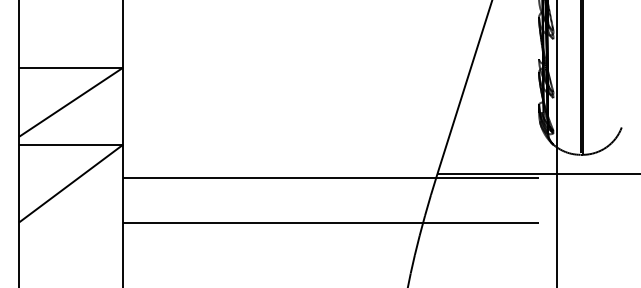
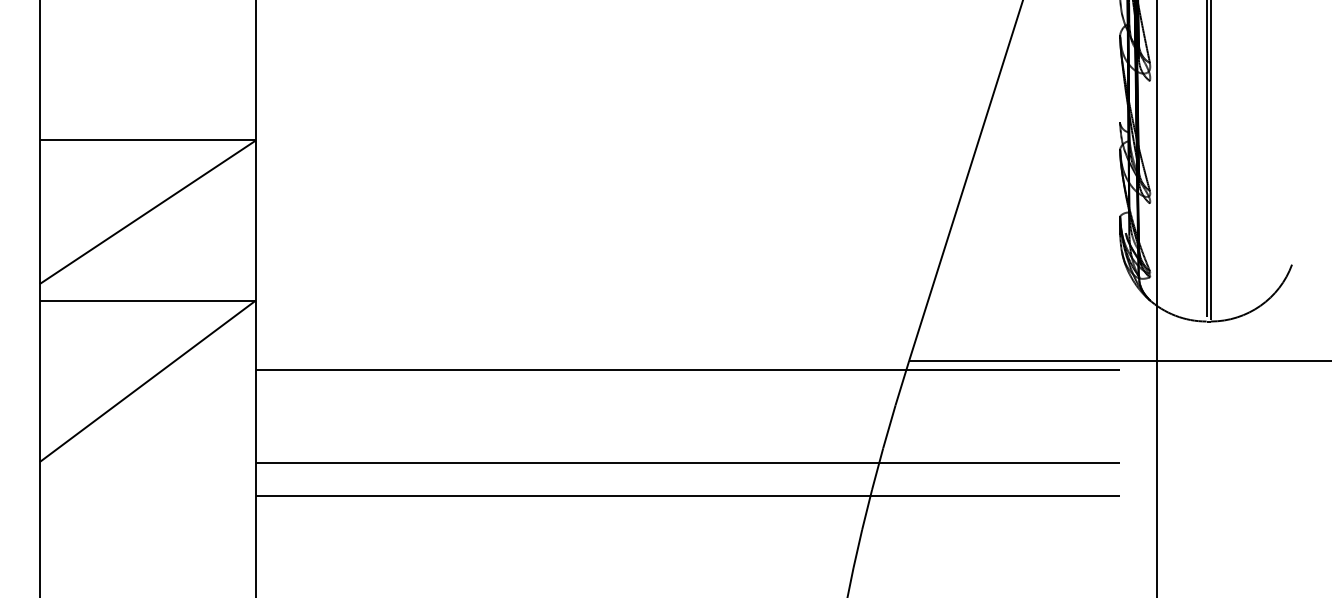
line: (331, 238) -> (688, 495), added

